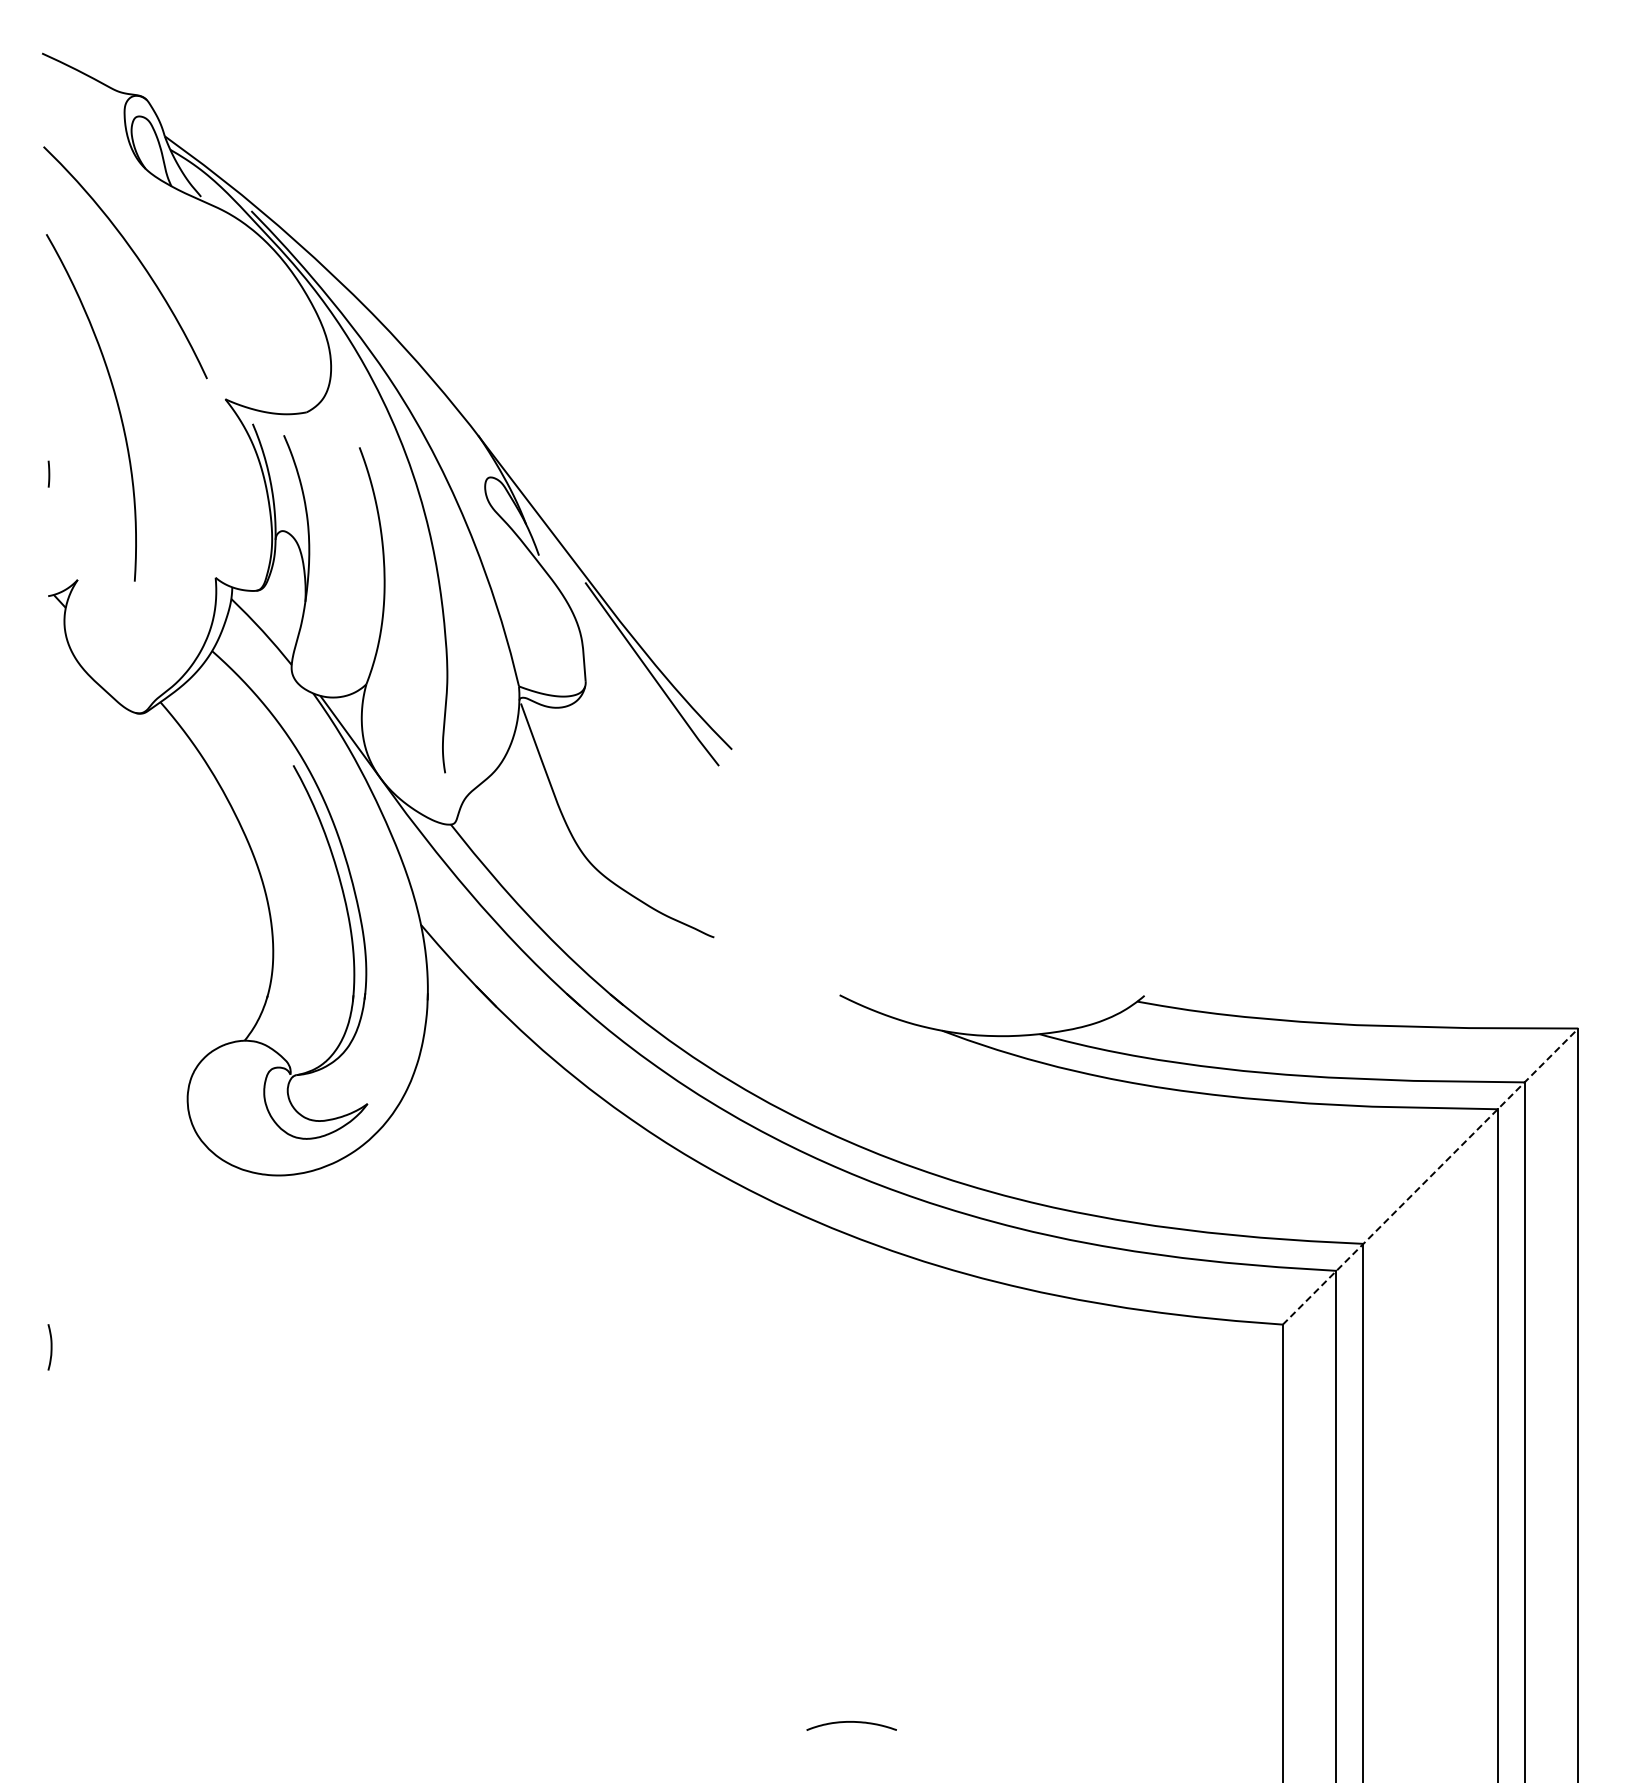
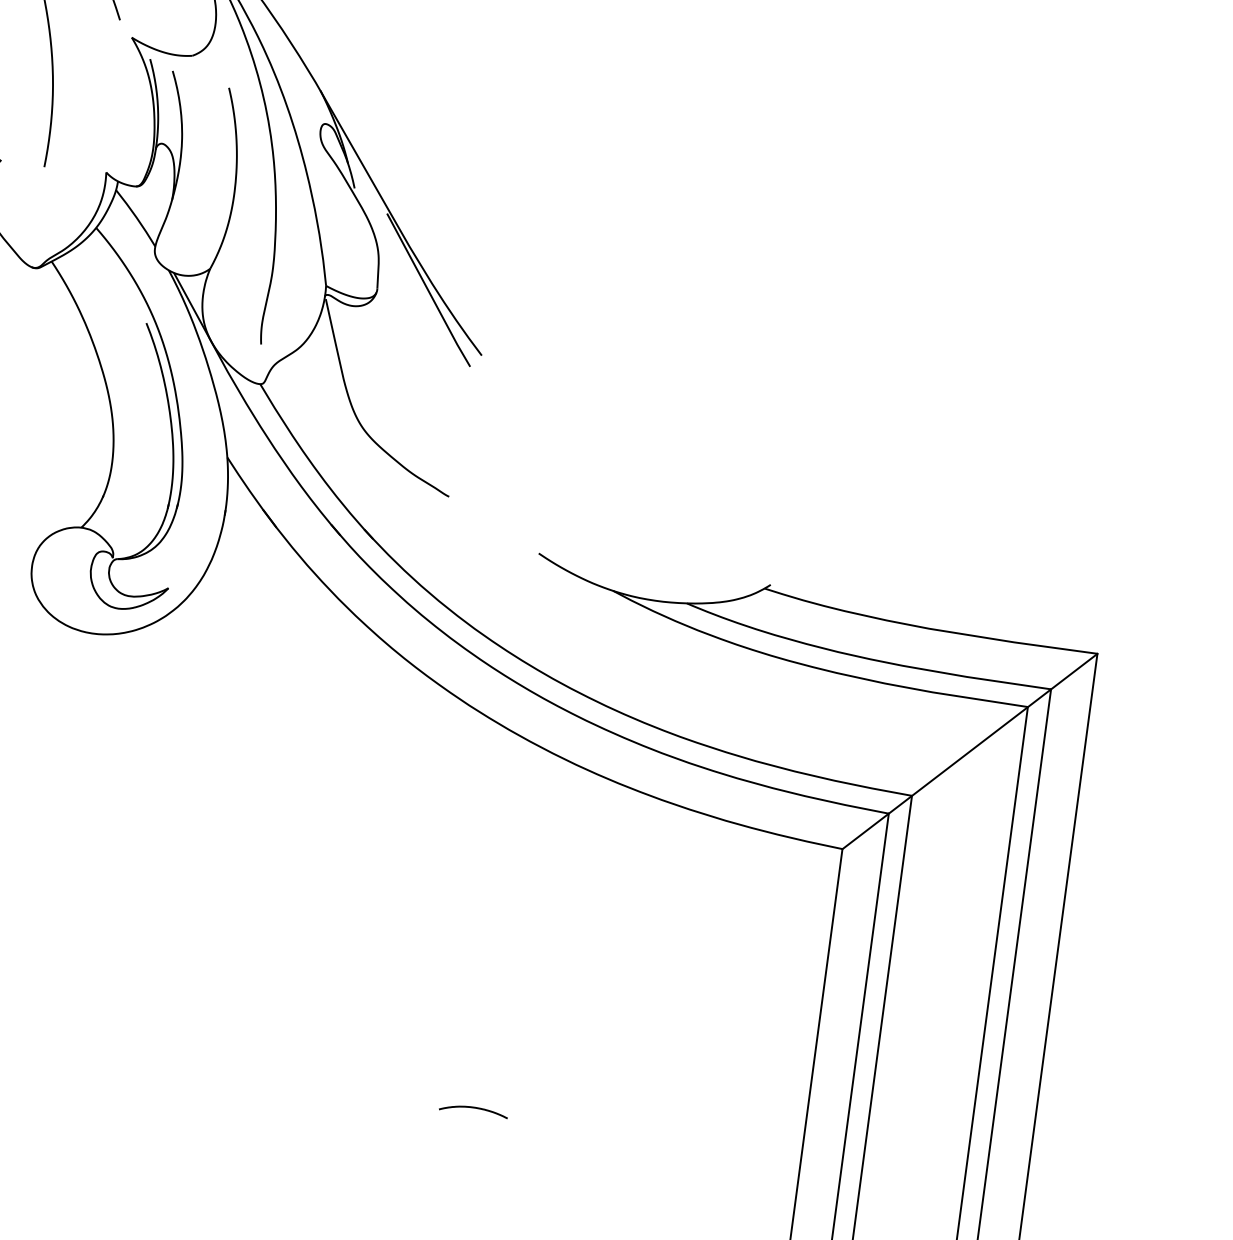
line: (1430, 1176) -> (969, 751), dashed -> solid

